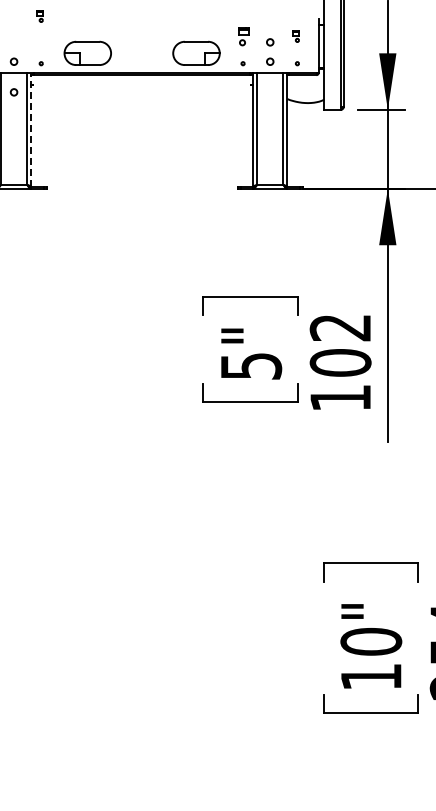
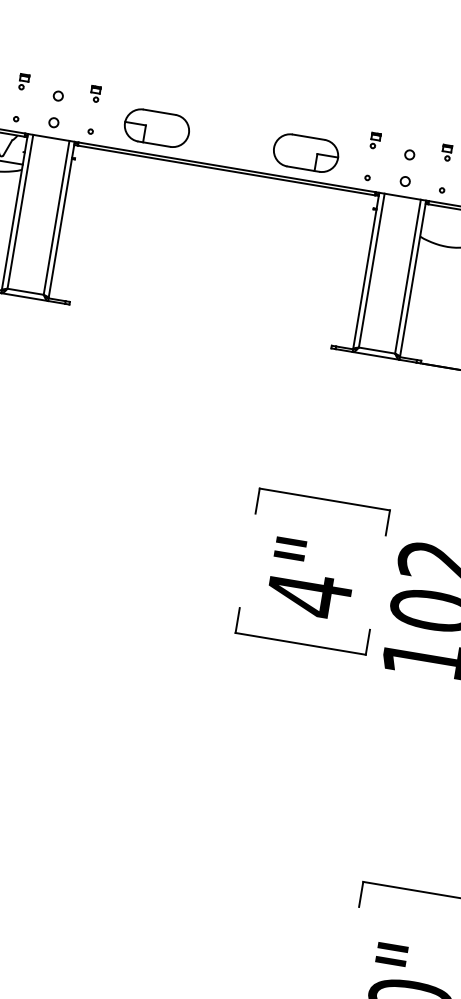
part: (39, 16) -> (94, 93), moved
part: (243, 36) -> (374, 140), size x0.62
circle: (13, 92) -> (57, 96), moved
line: (31, 129) -> (62, 219), dashed -> solid
text: (251, 366) -> (309, 595), 5" -> 4"

